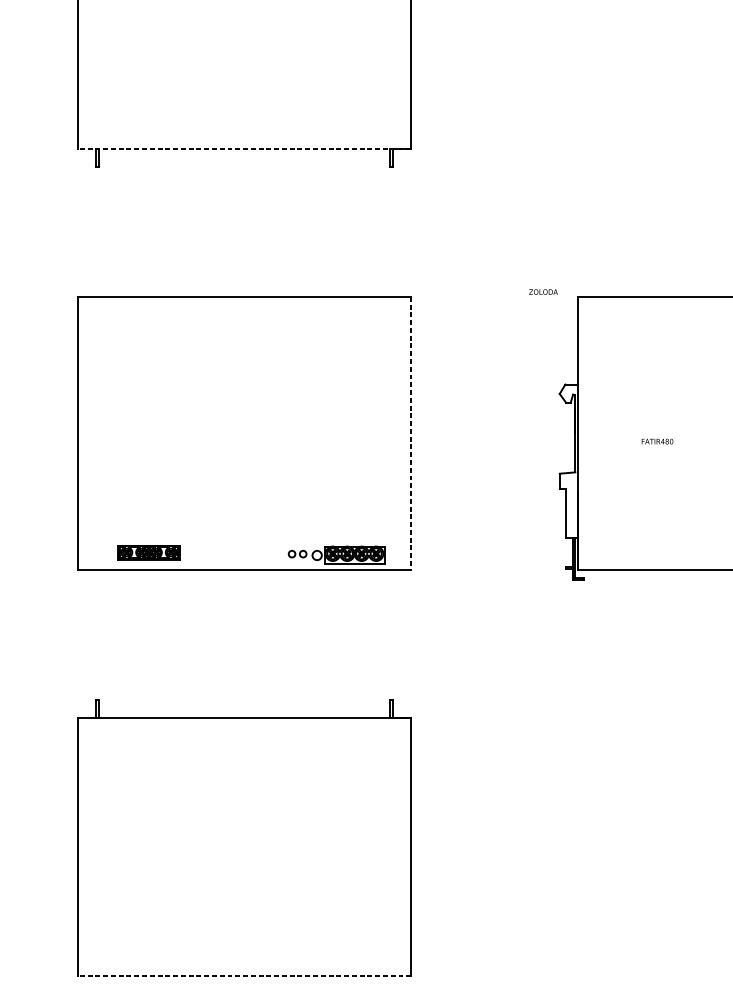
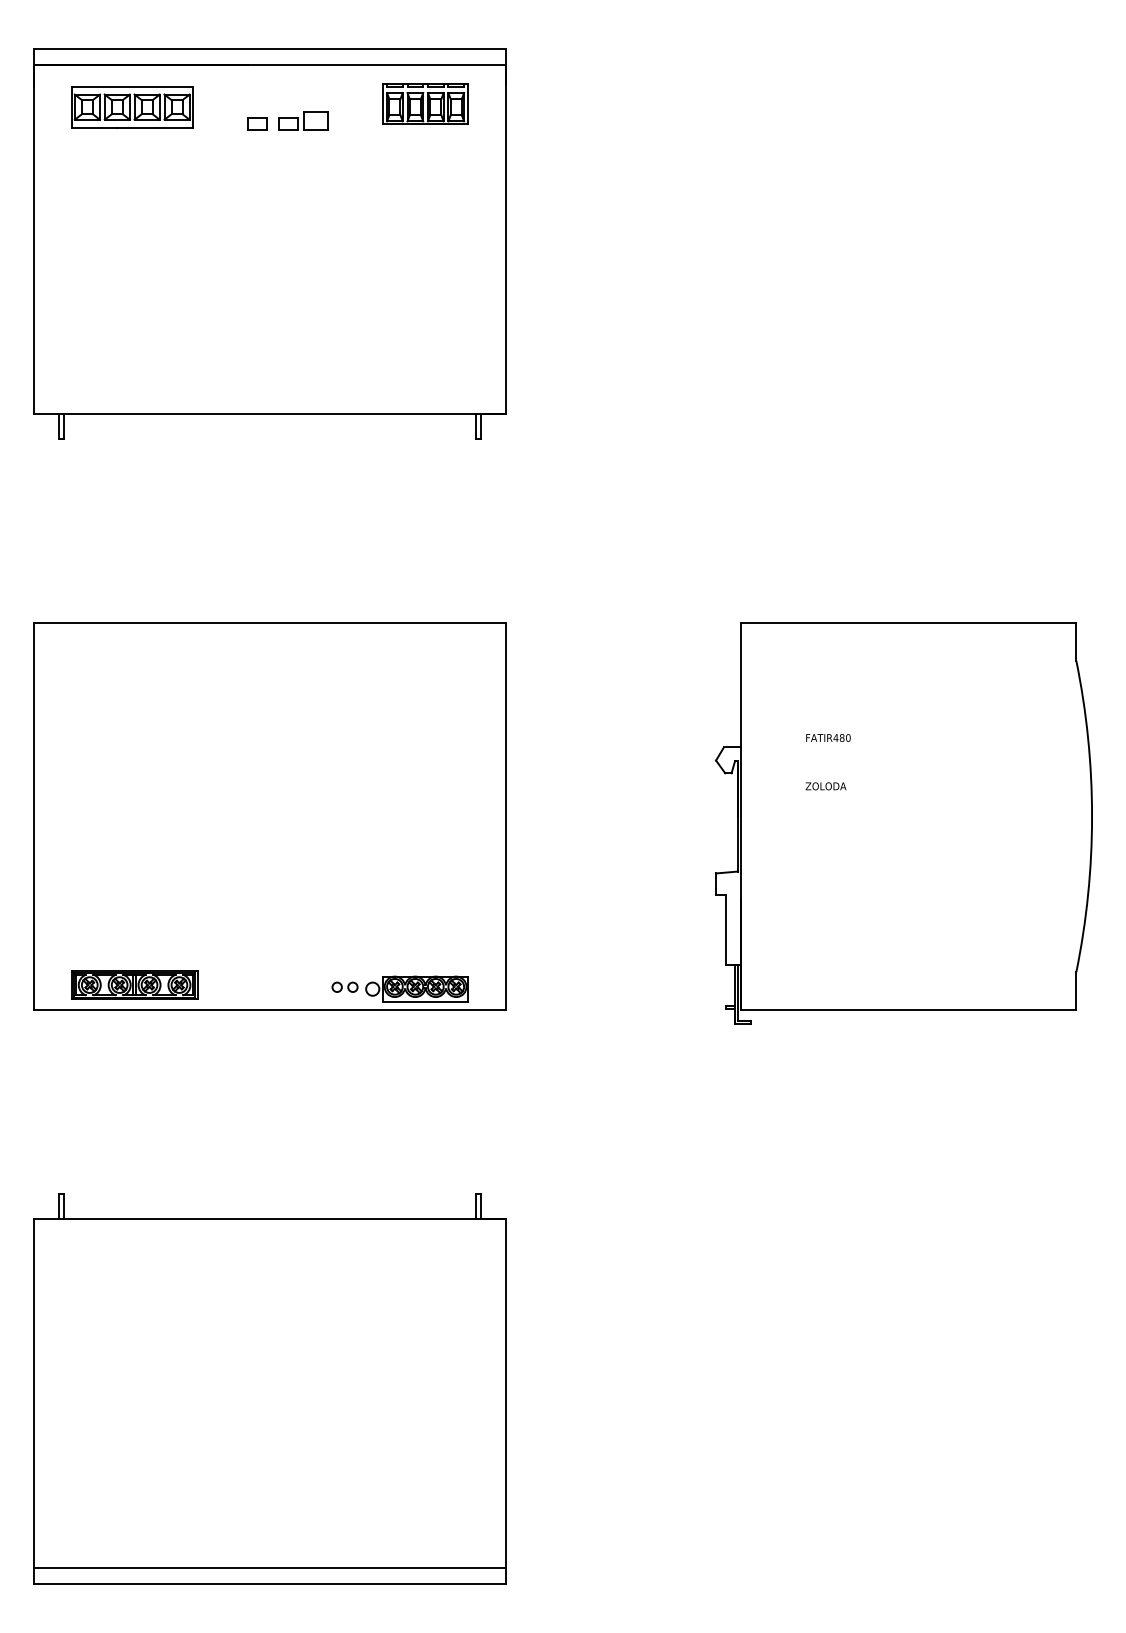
line: (244, 148) -> (269, 413), dashed -> solid
text: (543, 292) -> (825, 786), moved
line: (410, 433) -> (505, 816), dashed -> solid
text: (657, 441) -> (828, 737), moved
part: (148, 552) -> (134, 984), size x1.43
line: (244, 964) -> (269, 1568), added
line: (244, 976) -> (269, 1584), dashed -> solid

